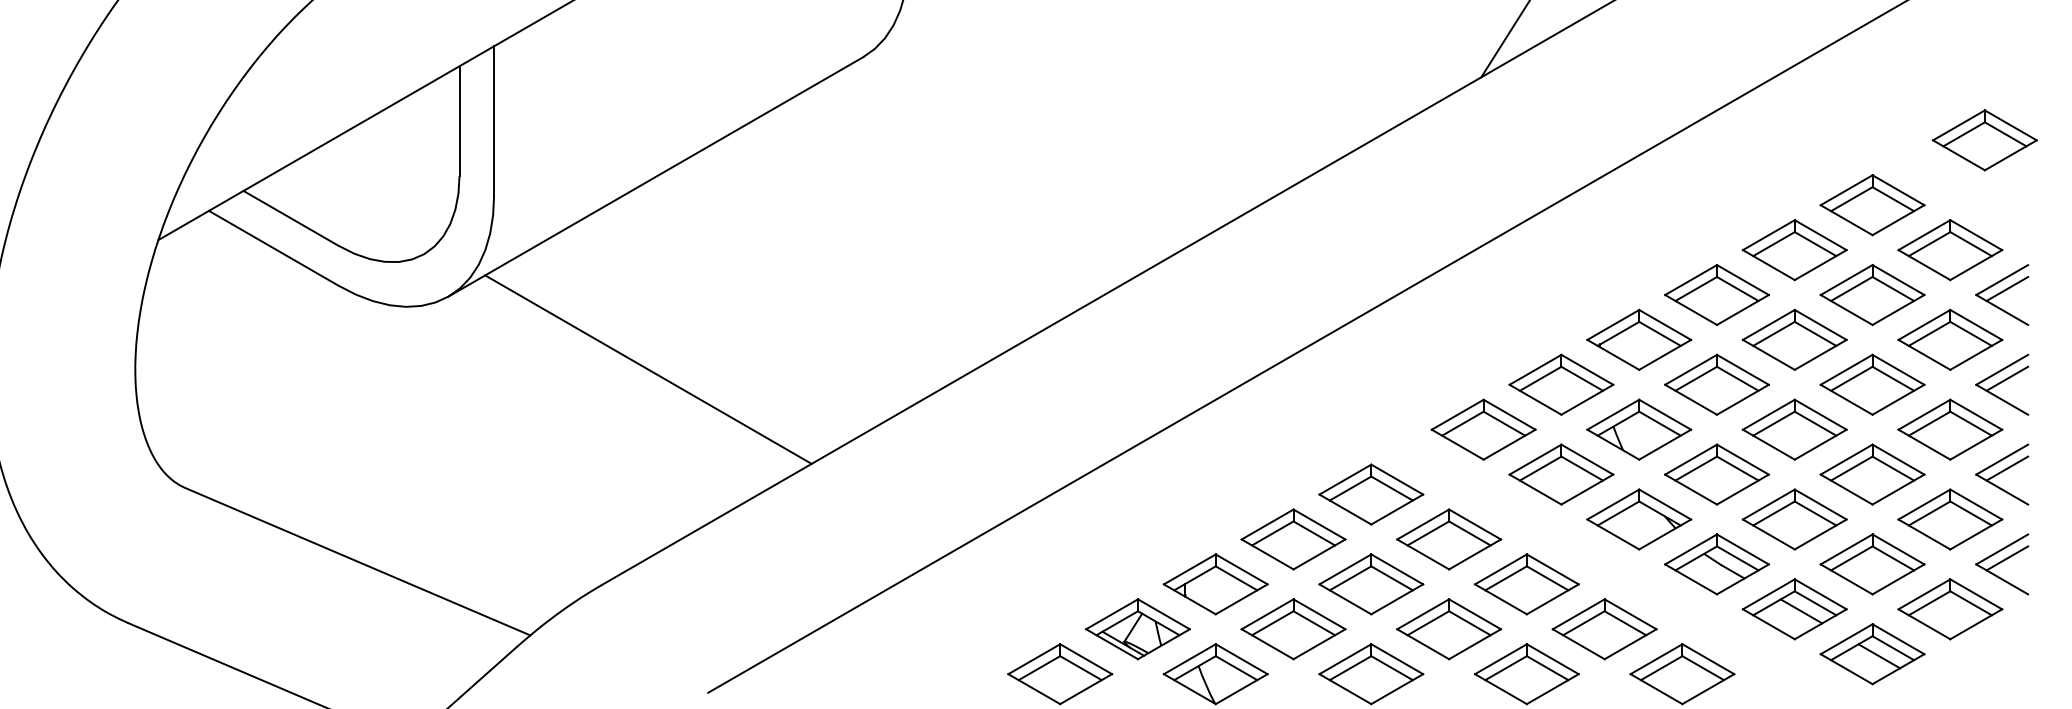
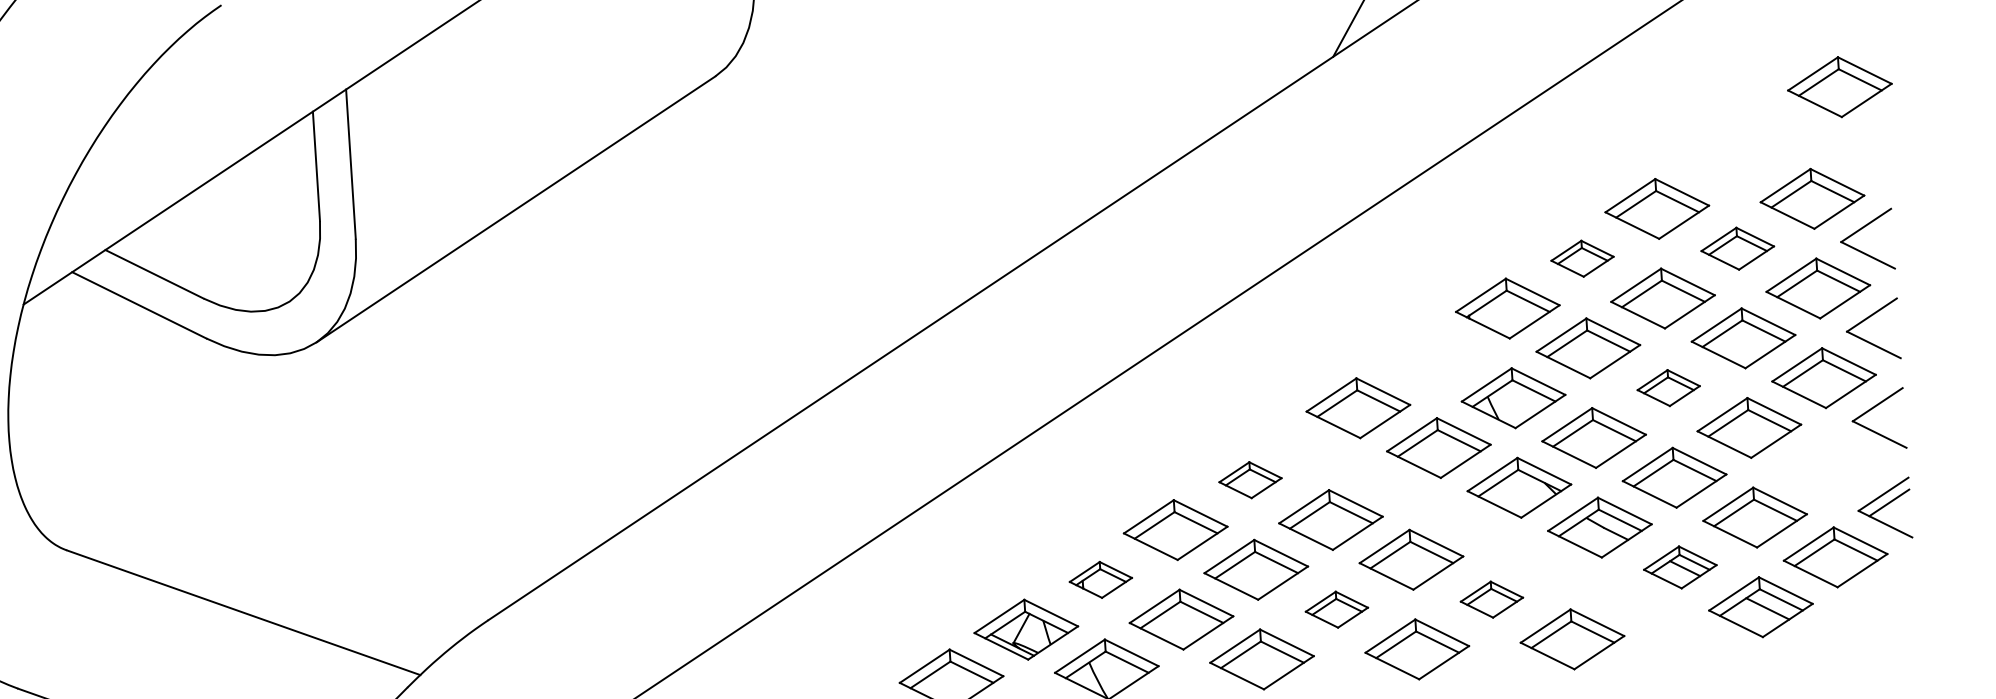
part: (1872, 205) -> (1731, 159), removed
line: (2007, 288) -> (1872, 233), removed
part: (1716, 294) -> (1582, 258), size x0.6
part: (1872, 294) -> (1737, 248), size x0.7
line: (648, 369) -> (521, 402), removed
line: (2007, 378) -> (1877, 323), removed
part: (1561, 384) -> (1433, 358), removed
part: (1794, 429) -> (1668, 388), size x0.6
line: (2007, 468) -> (1883, 413), removed
part: (1371, 494) -> (1250, 480), size x0.6
part: (1950, 519) -> (1830, 467), removed
part: (1215, 584) -> (1100, 580), size x0.6
part: (1794, 609) -> (1680, 567), size x0.7
part: (1449, 629) -> (1337, 609), size x0.6
part: (1604, 629) -> (1491, 599), size x0.6

